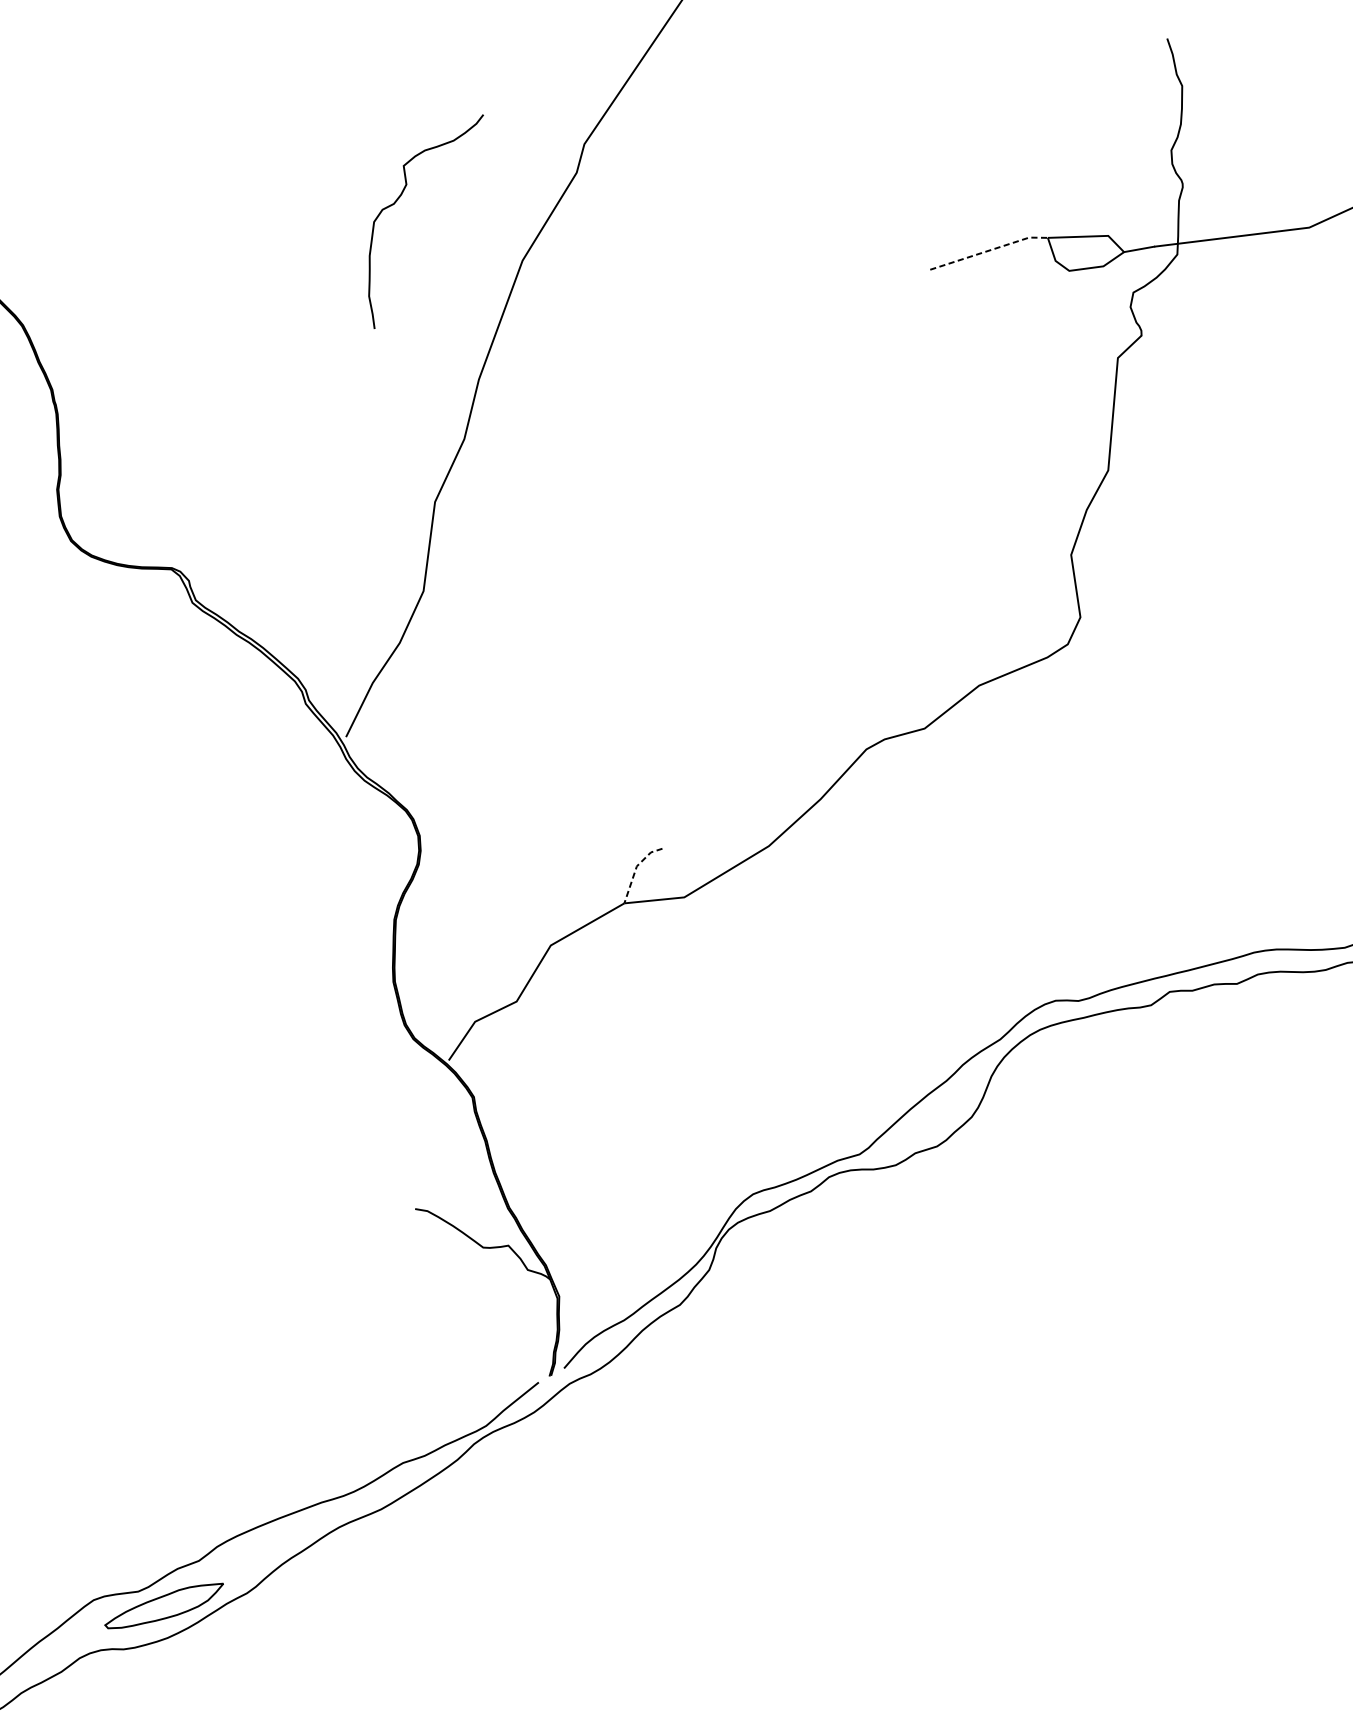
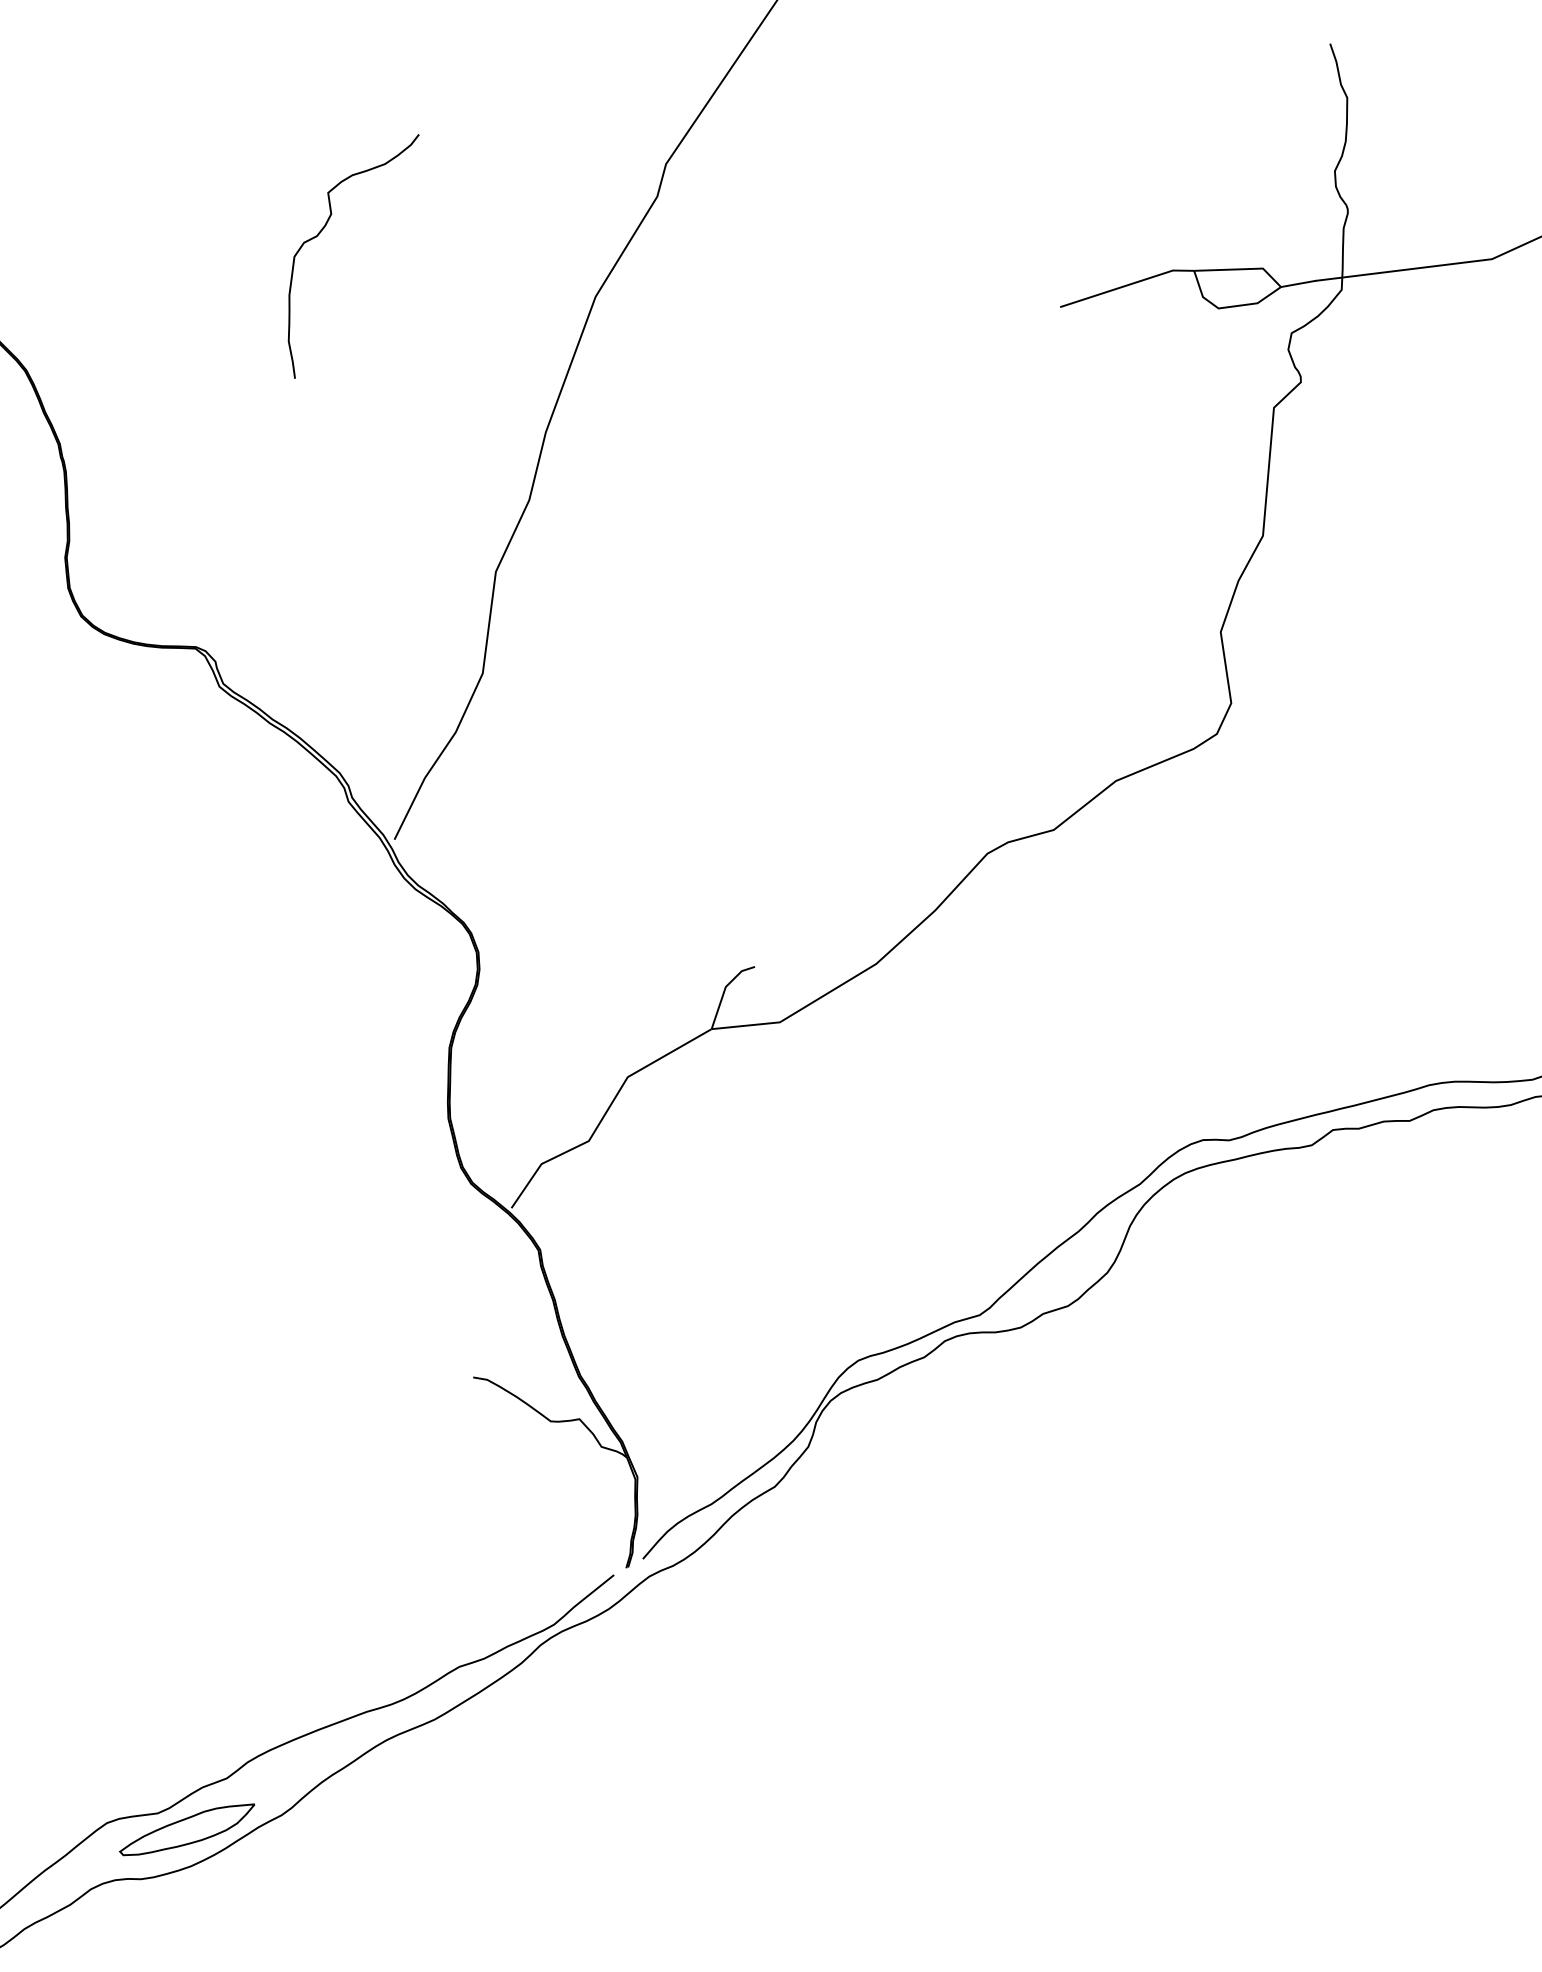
curve: (397, 200) -> (321, 232), moved
line: (989, 250) -> (1127, 285), dashed -> solid
line: (635, 868) -> (724, 989), dashed -> solid

